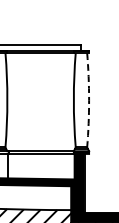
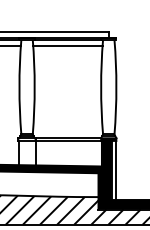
line: (40, 58) -> (67, 45), added
line: (89, 100) -> (116, 87), dashed -> solid
line: (89, 182) -> (116, 169), added

